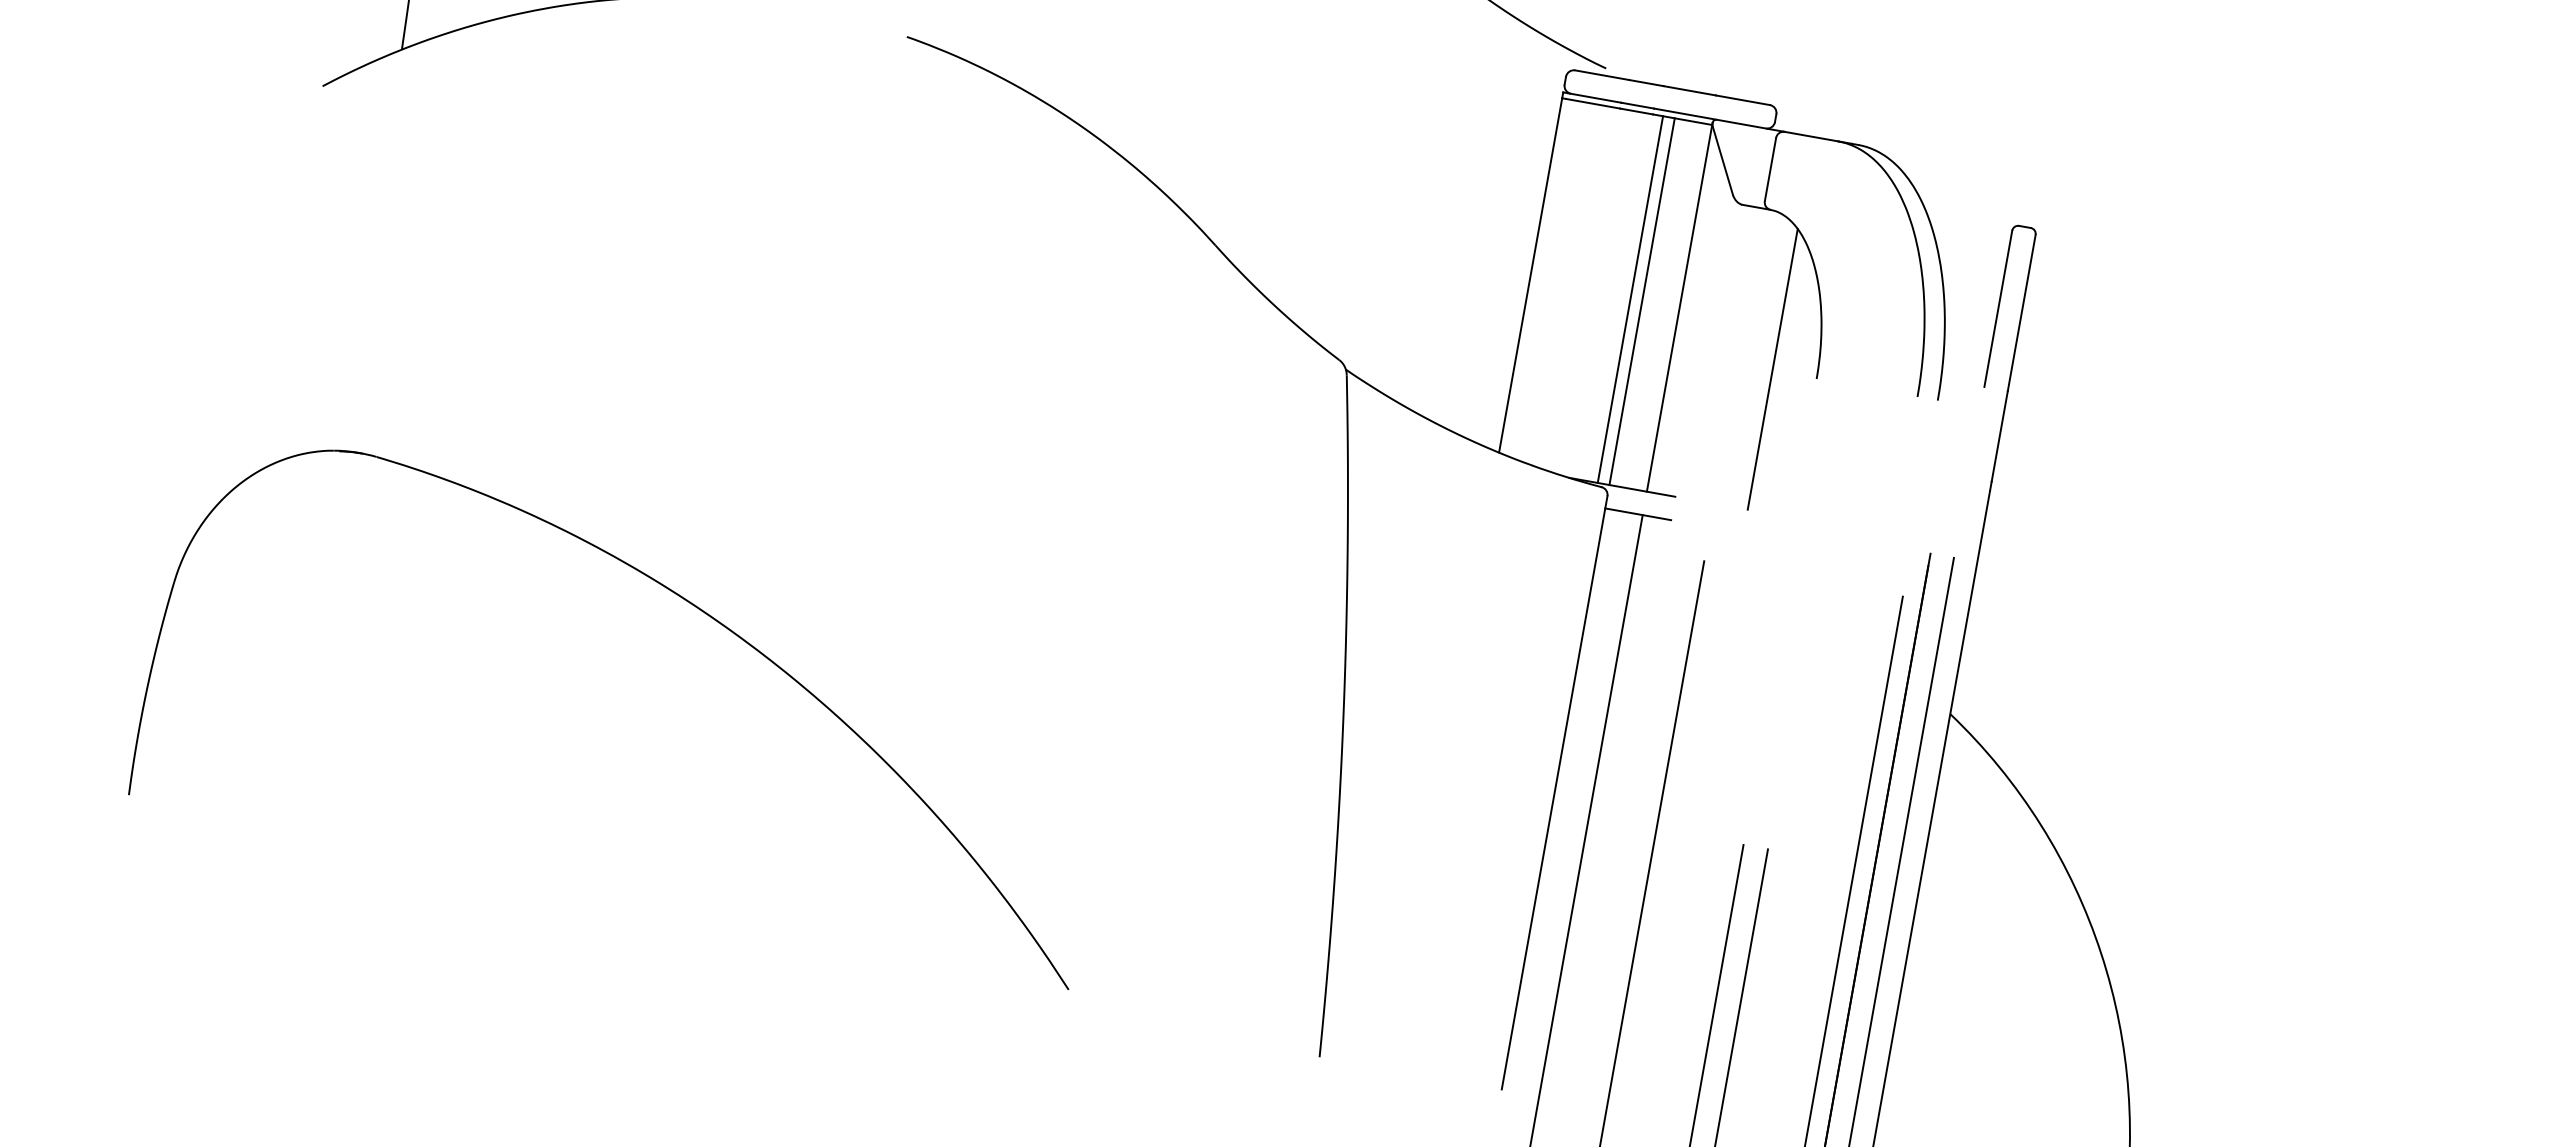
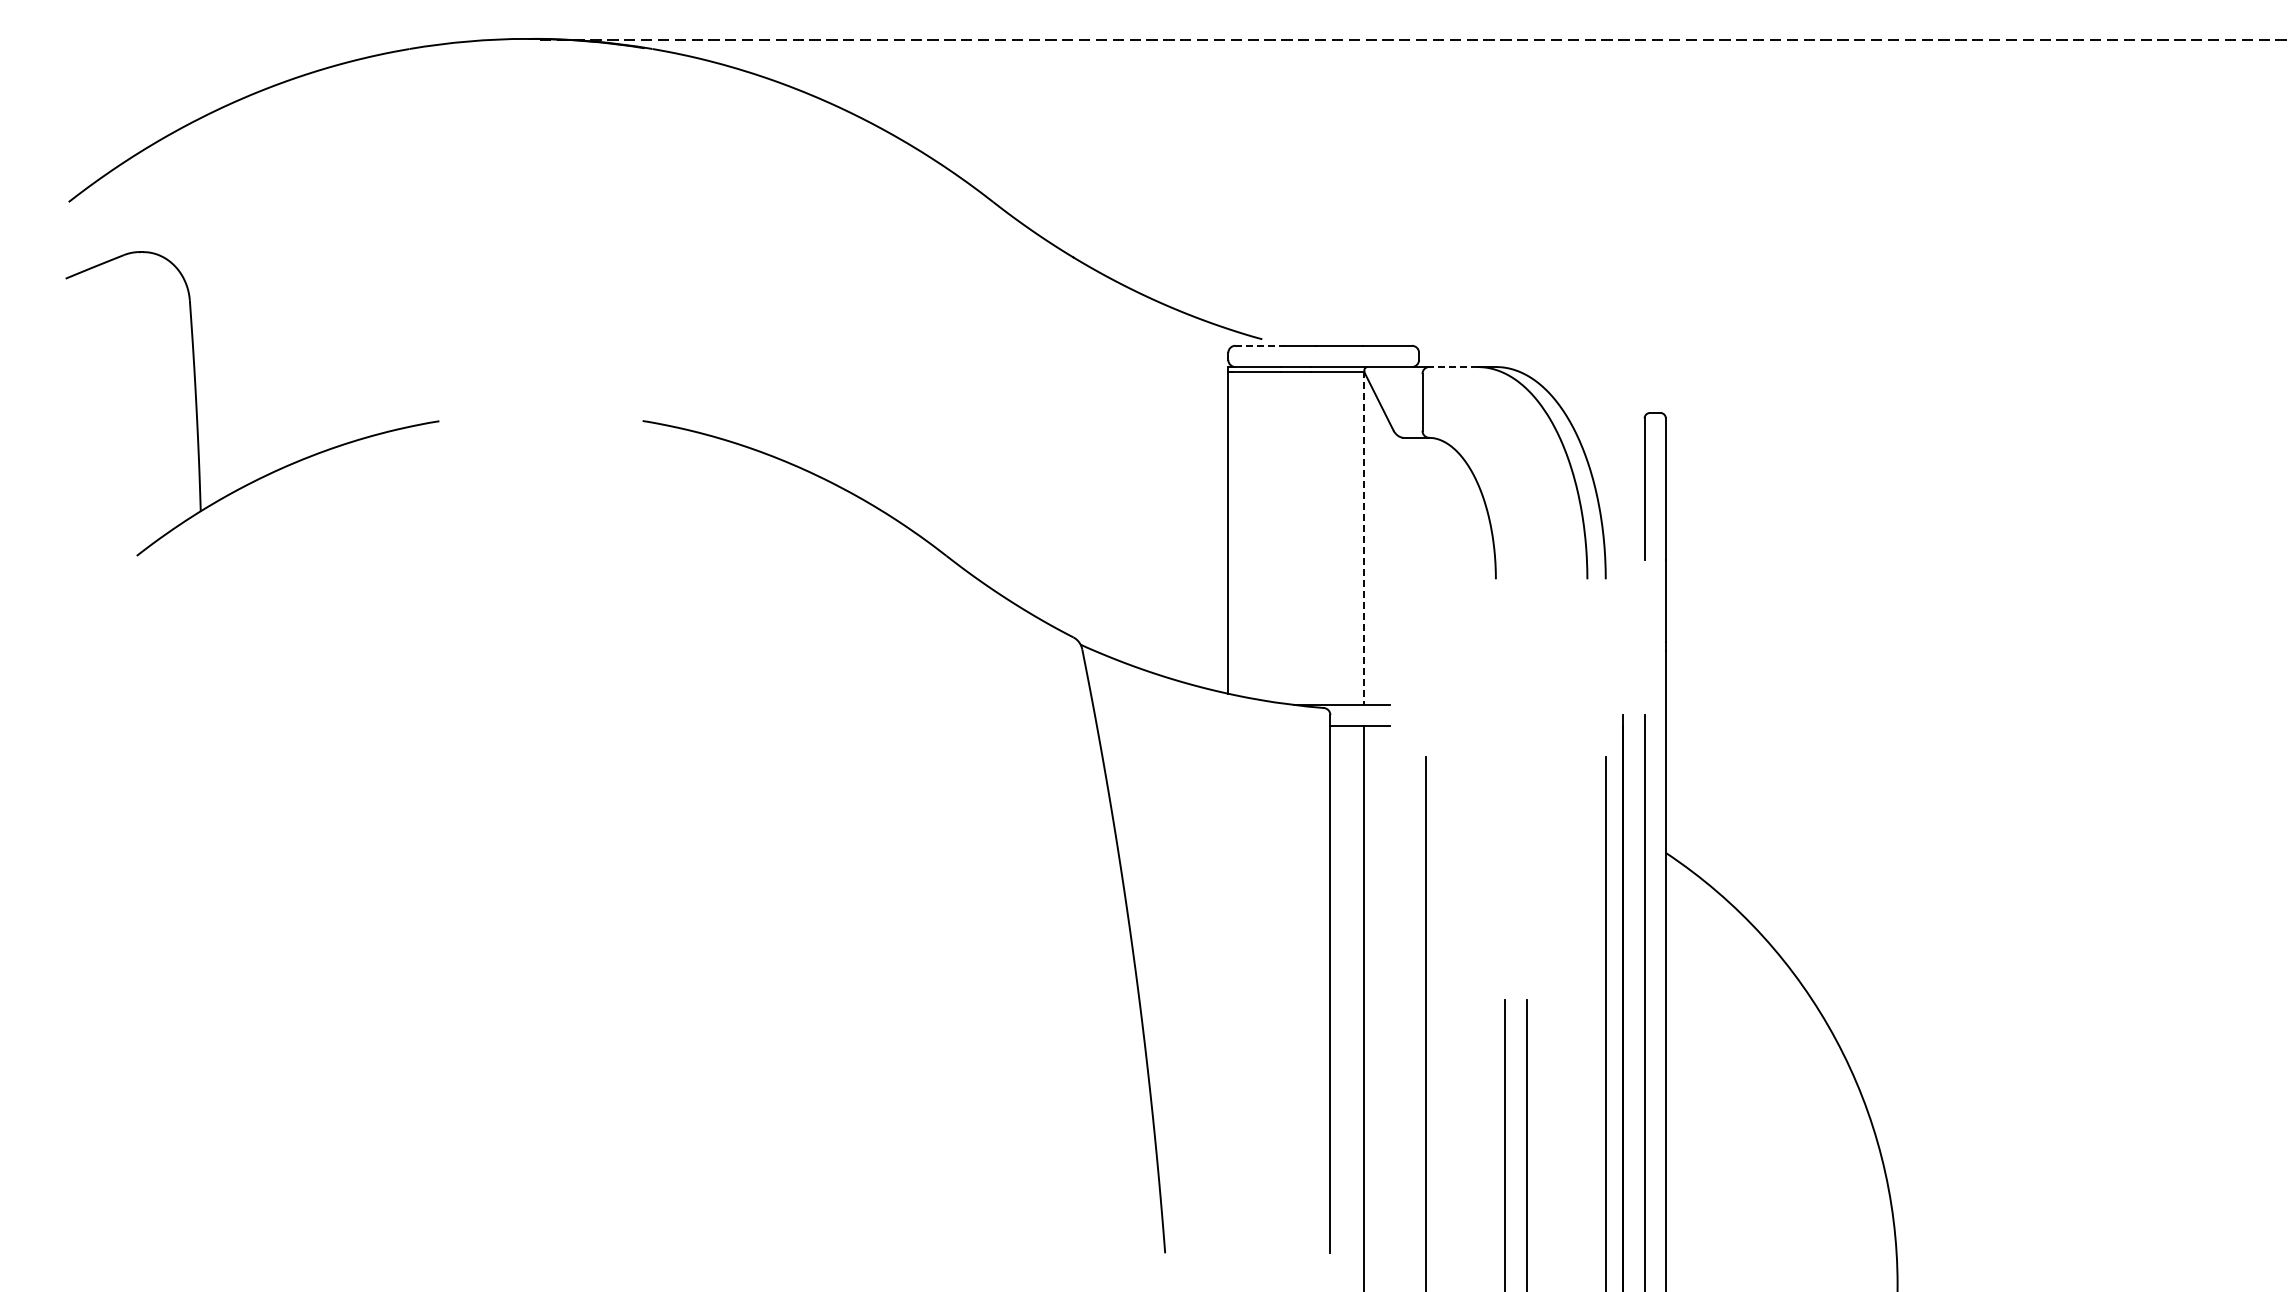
line: (1601, 74) -> (1259, 345), solid -> dashed
line: (1811, 137) -> (1453, 367), solid -> dashed
line: (1630, 299) -> (1319, 538), removed
line: (1642, 301) -> (1330, 538), removed
line: (1679, 308) -> (1364, 538), solid -> dashed
line: (1772, 369) -> (1455, 577), removed
part: (698, 610) -> (549, 957), removed

